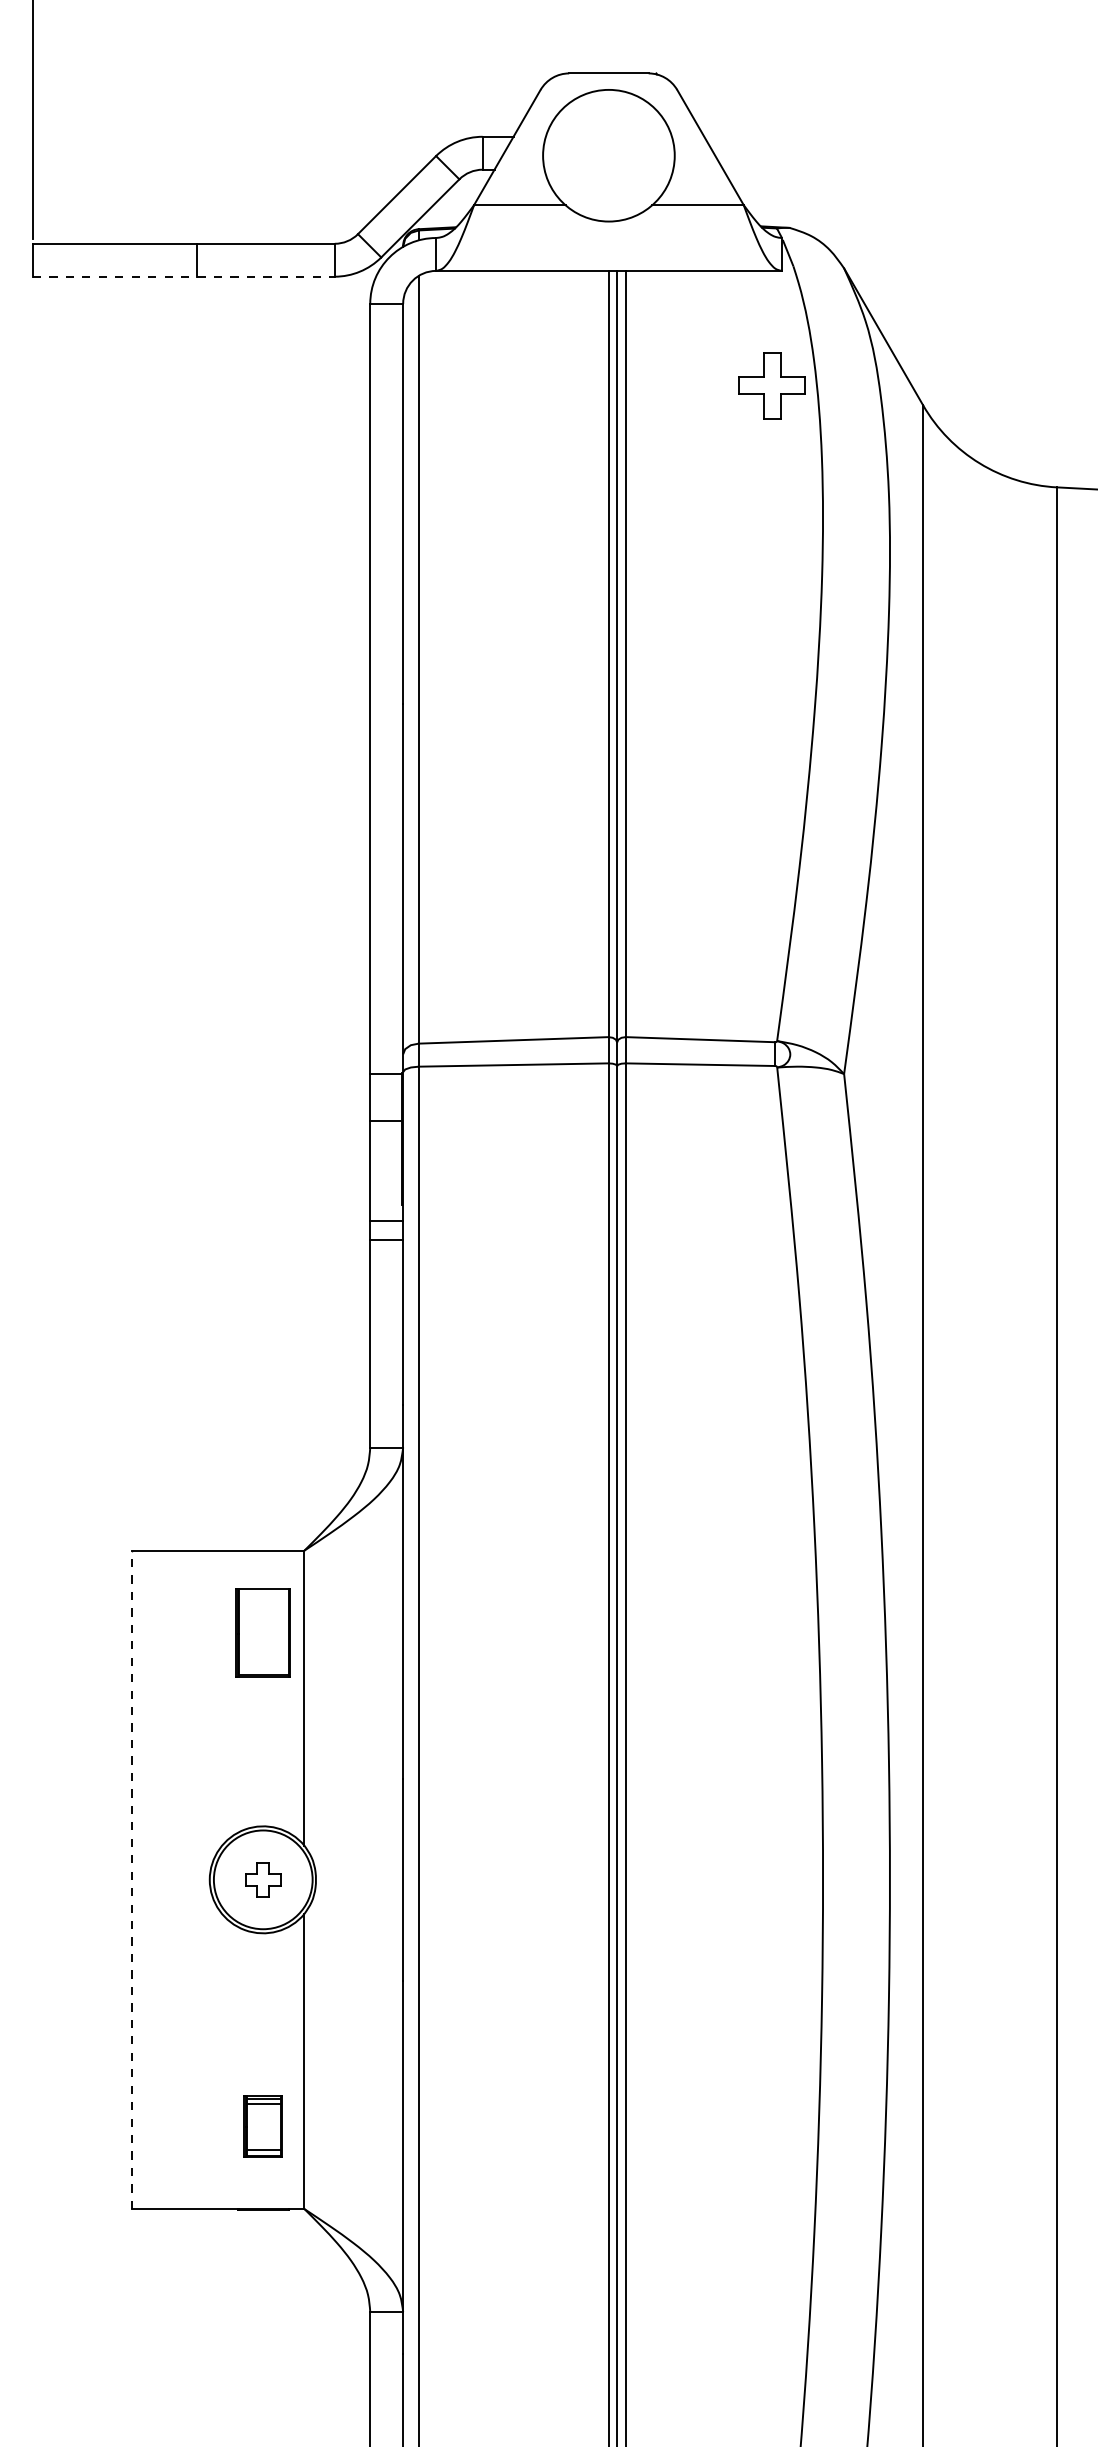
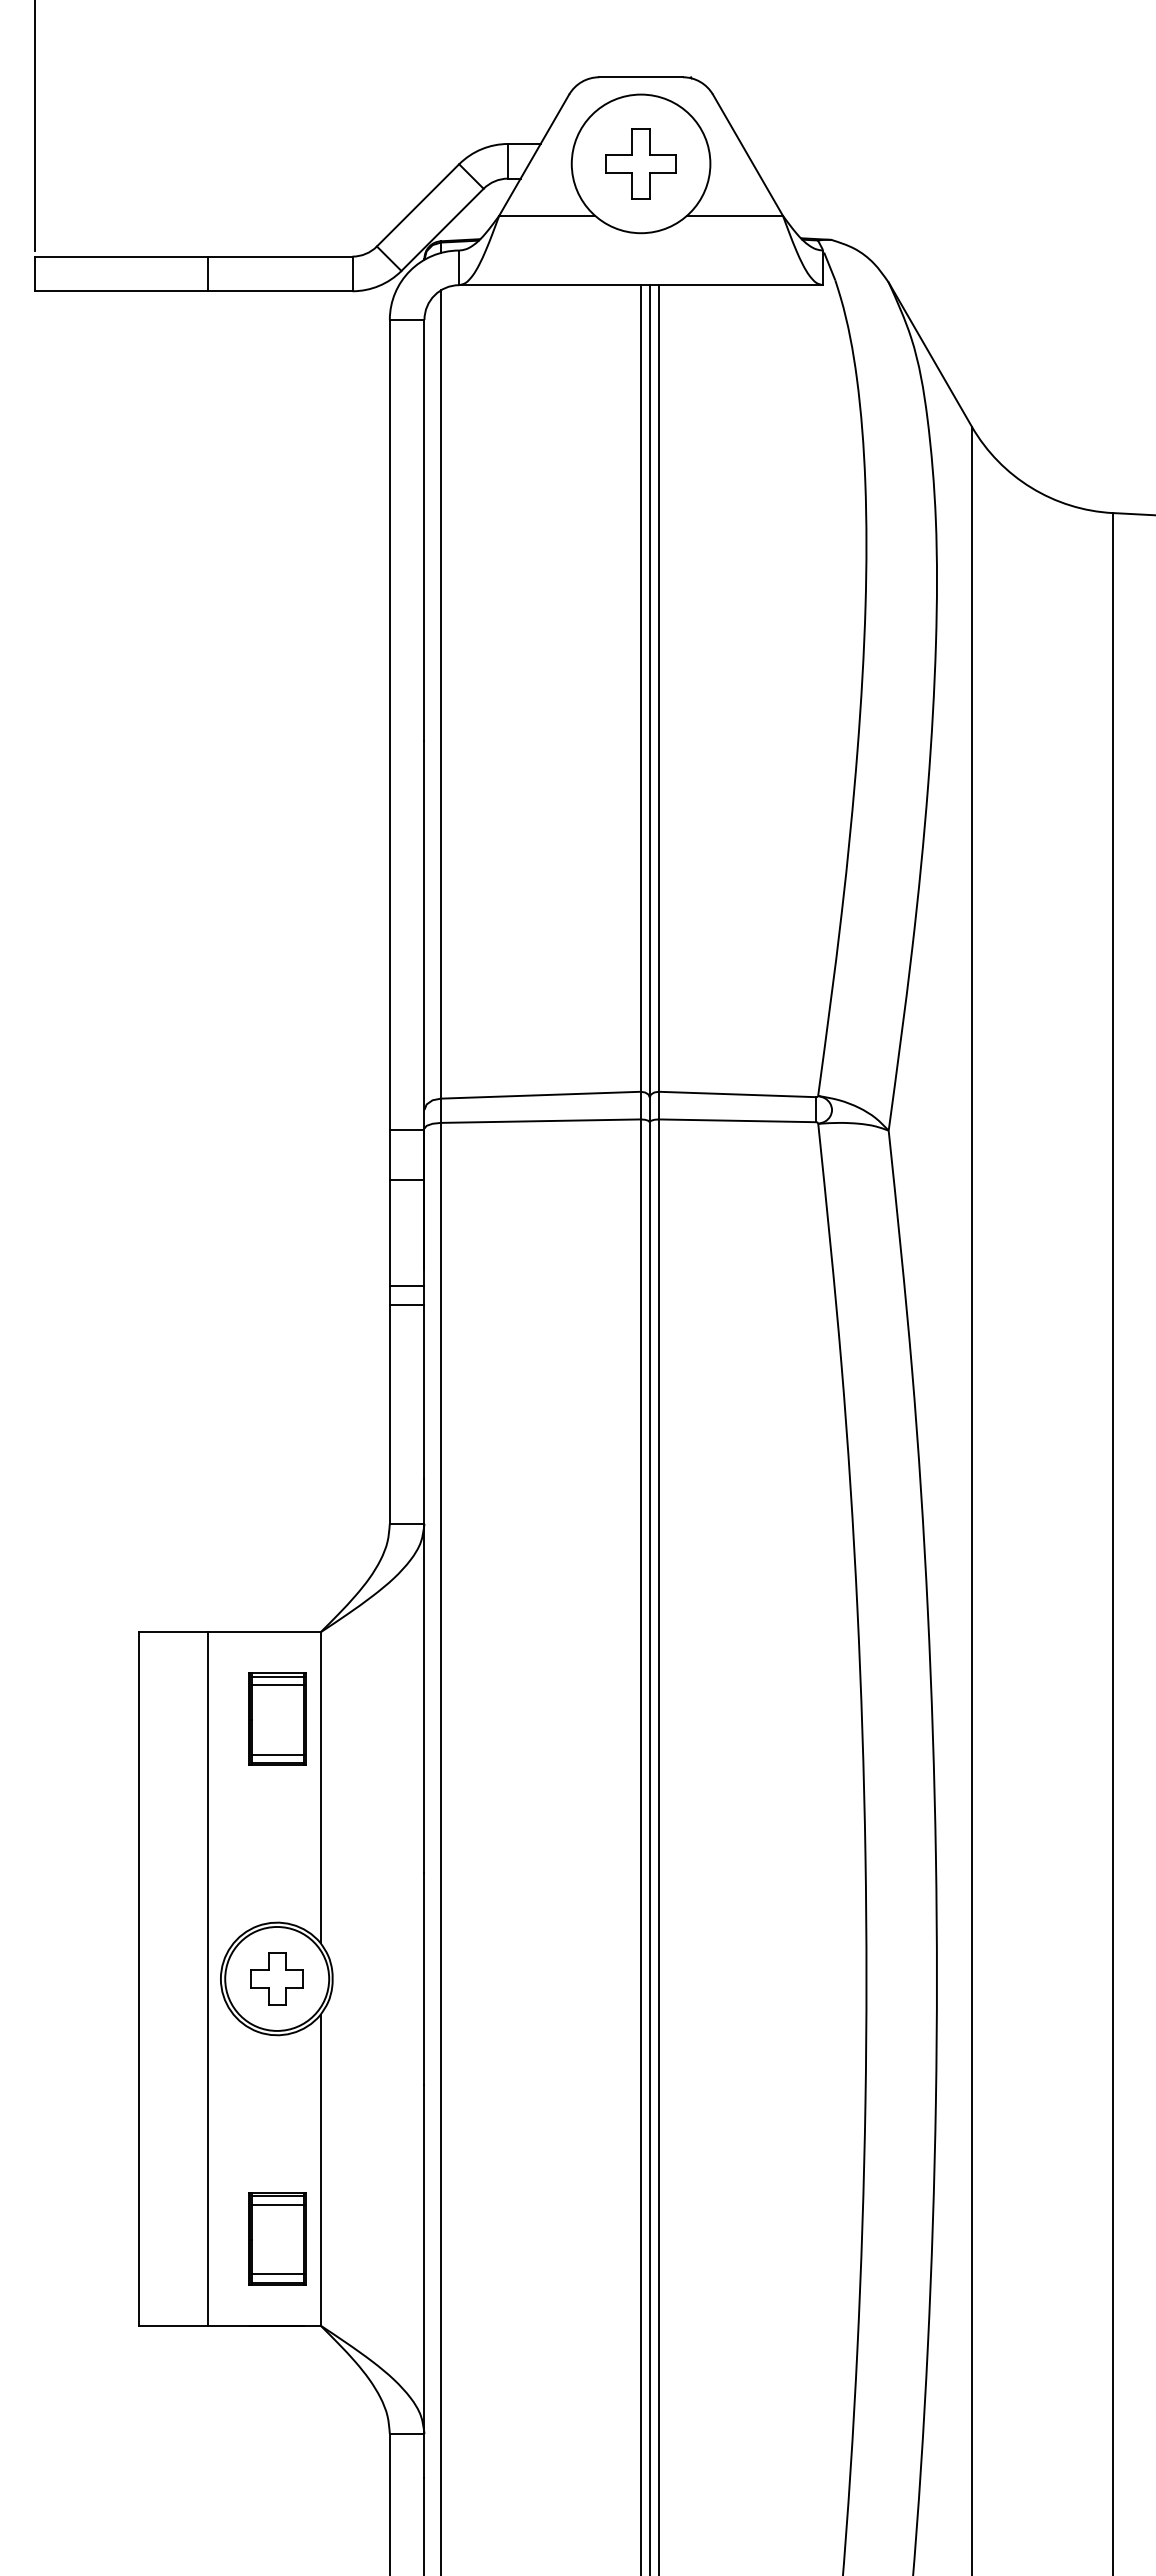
line: (183, 276) -> (193, 291), dashed -> solid
part: (771, 385) -> (640, 163), moved
line: (264, 1592) -> (278, 1676), added
line: (264, 1601) -> (278, 1685), added
line: (264, 1666) -> (278, 1754), added
line: (131, 1879) -> (138, 1978), dashed -> solid
line: (197, 1879) -> (207, 1978), added
part: (262, 1879) -> (276, 1978), size x1.43
part: (263, 2126) -> (277, 2238), size x1.43

